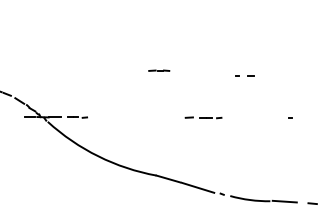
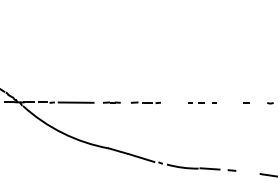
line: (158, 70) -> (111, 102), moved
line: (247, 75) -> (198, 102), moved
line: (114, 117) -> (75, 102), added

